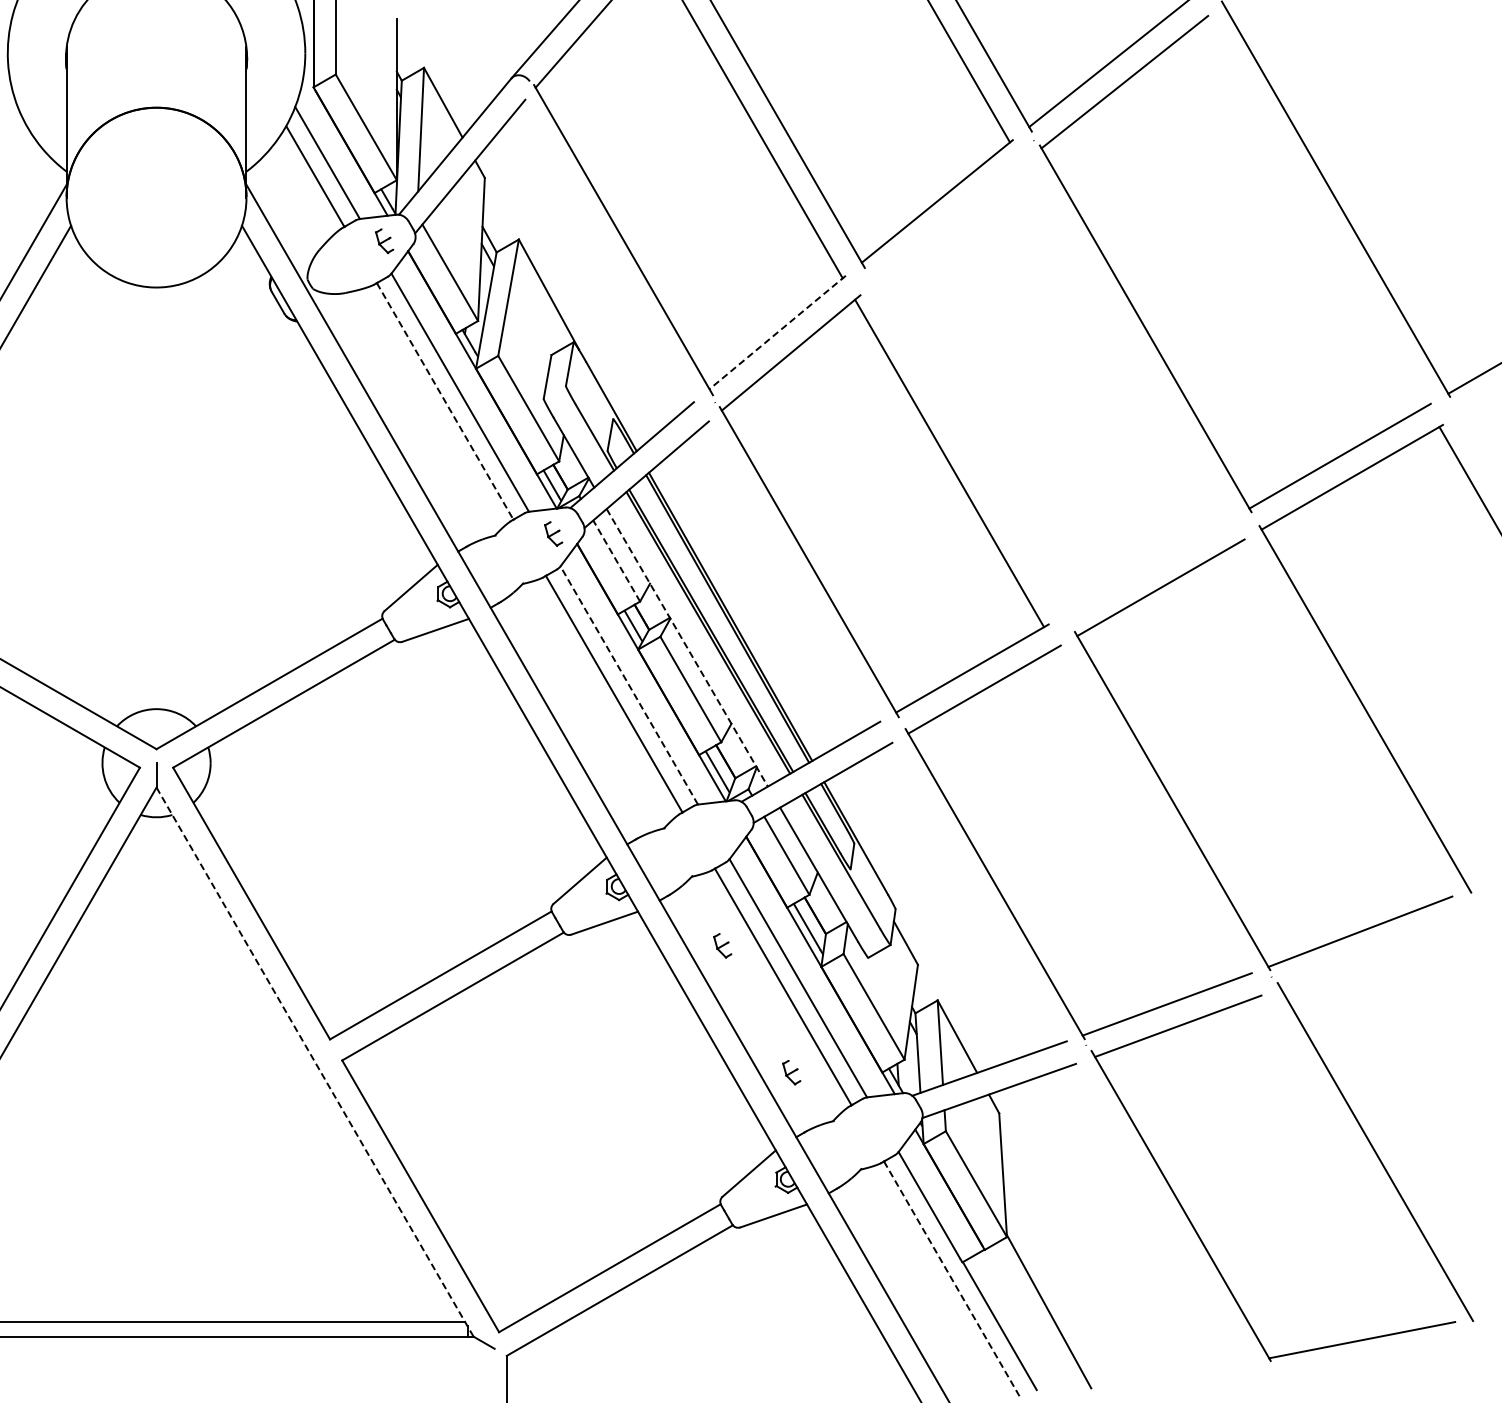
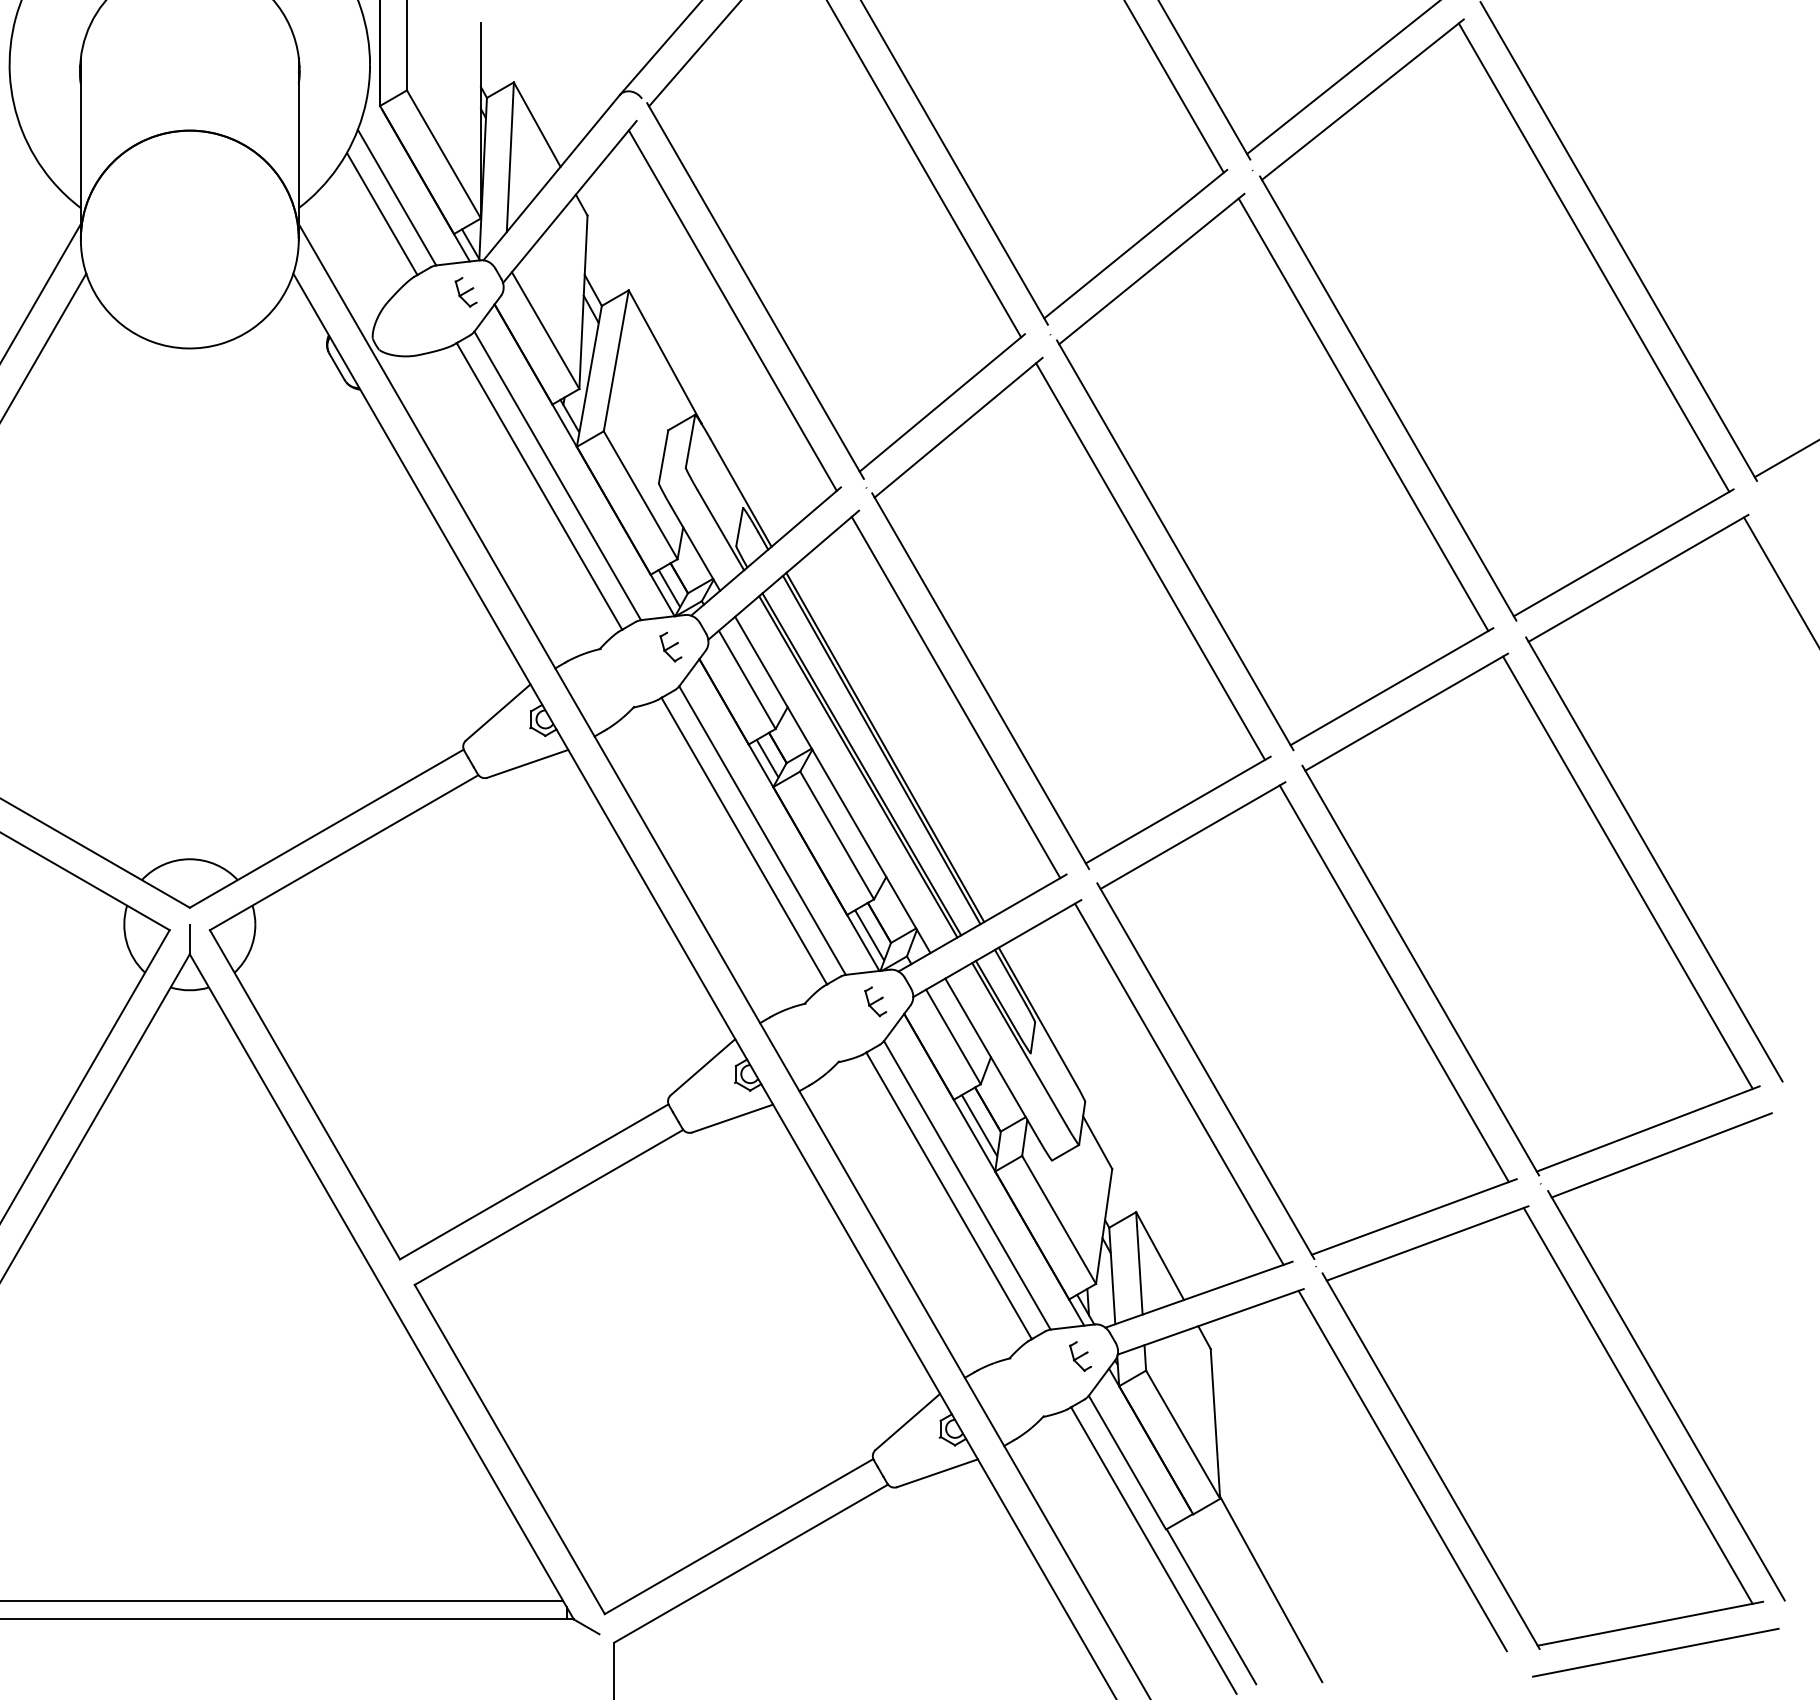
line: (1315, 212) -> (1593, 257), added
line: (604, 256) -> (732, 310), added
line: (777, 332) -> (942, 402), dashed -> solid
part: (1049, 389) -> (1271, 472), added
line: (445, 401) -> (539, 486), dashed -> solid
line: (616, 561) -> (747, 680), dashed -> solid
line: (788, 575) -> (955, 697), added
line: (687, 647) -> (833, 784), dashed -> solid
line: (629, 685) -> (762, 830), dashed -> solid
line: (1343, 719) -> (1627, 871), added
line: (1150, 811) -> (1393, 983), added
line: (973, 894) -> (1179, 1083), added
part: (722, 945) -> (875, 1001), moved
line: (1371, 953) -> (1661, 1155), added
line: (315, 1062) -> (382, 1287), dashed -> solid
part: (791, 1072) -> (1080, 1356), moved
line: (1351, 1160) -> (1637, 1406), added
line: (1157, 1213) -> (1402, 1470), added
line: (952, 1279) -> (1154, 1550), dashed -> solid
line: (1366, 1363) -> (1655, 1652), added

